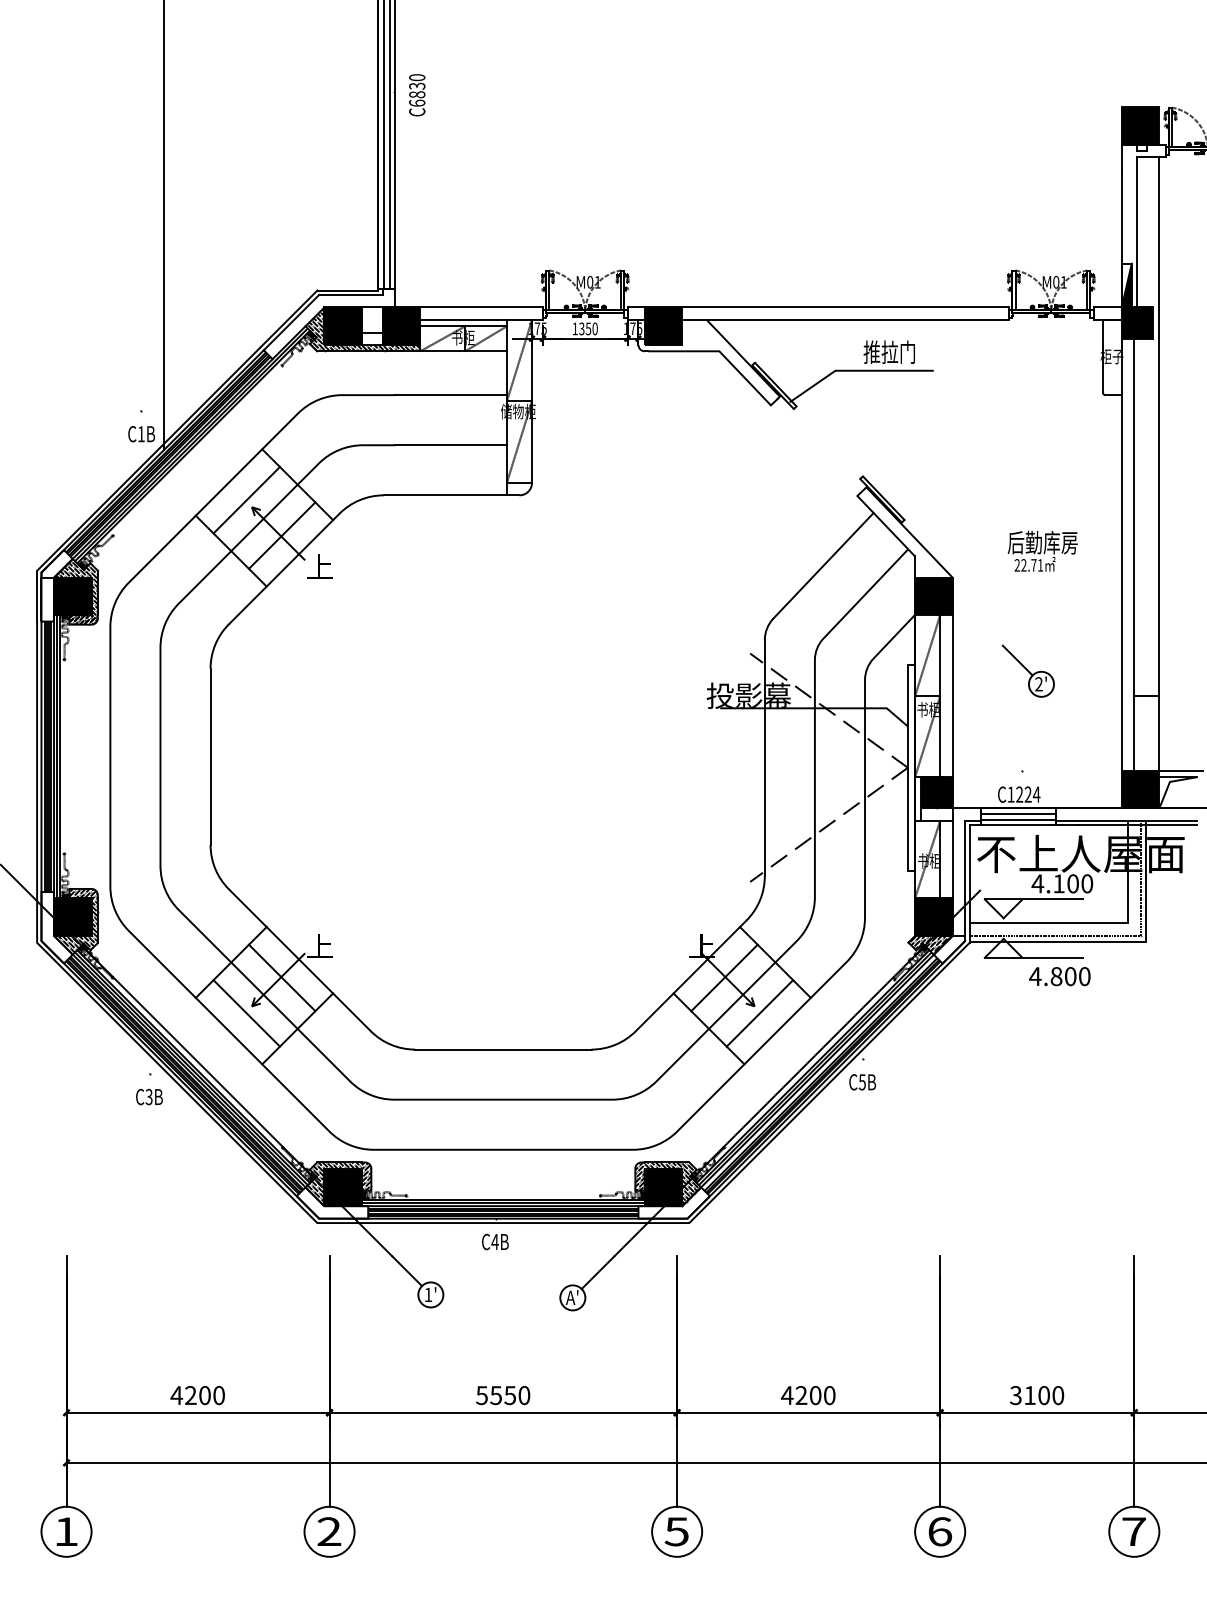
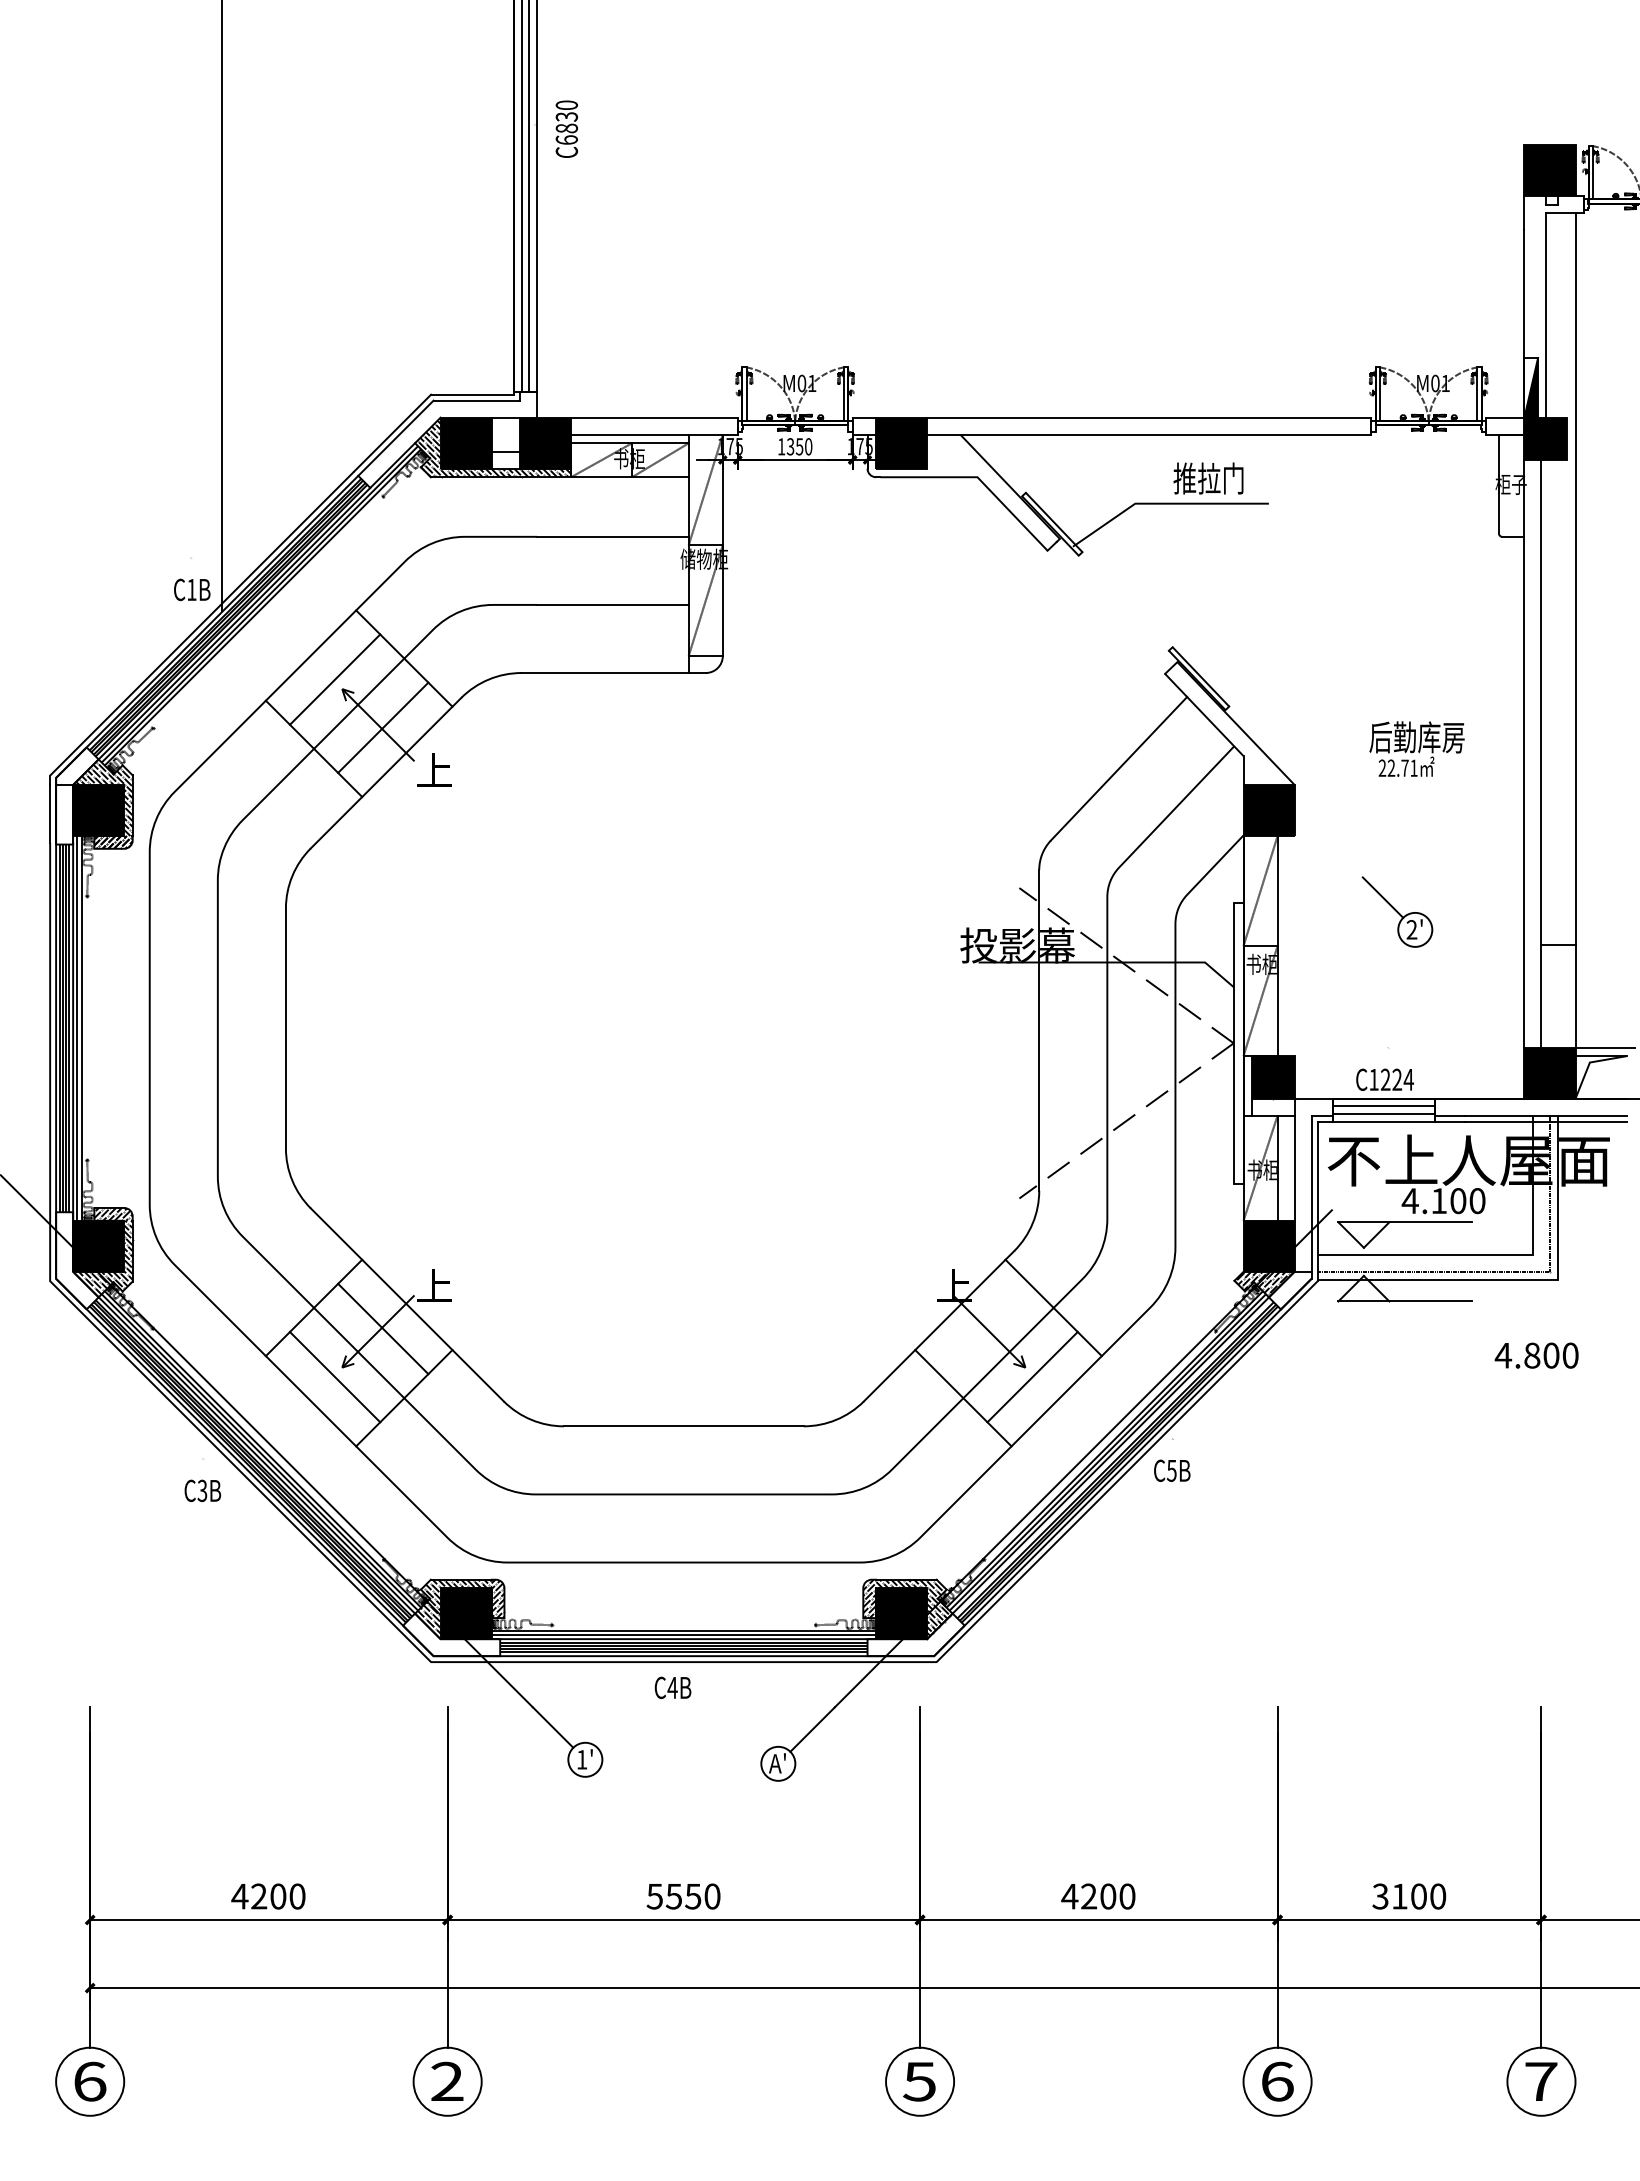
line: (952, 696) -> (1294, 946), removed
text: (1059, 976) -> (1536, 1355), moved
line: (724, 977) -> (984, 1328), removed
text: (66, 1531) -> (90, 2081), 1 -> 6

